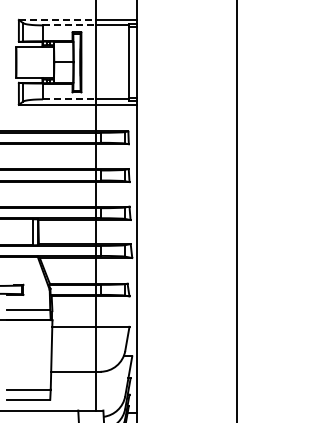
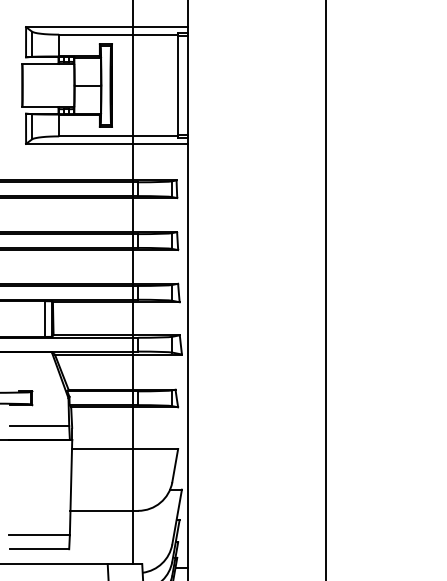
line: (57, 19) -> (79, 26), dashed -> solid
line: (69, 25) -> (95, 34), dashed -> solid
line: (69, 99) -> (95, 136), dashed -> solid

